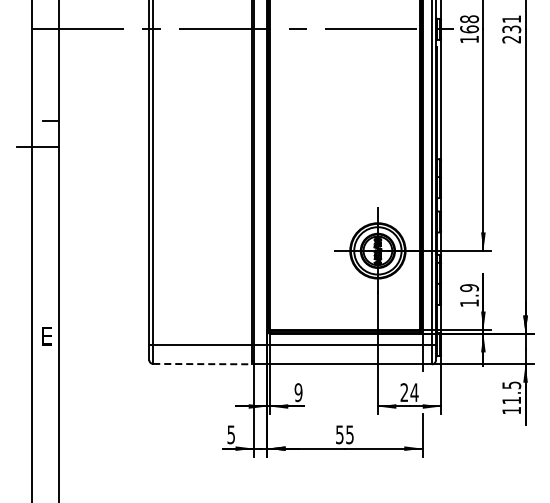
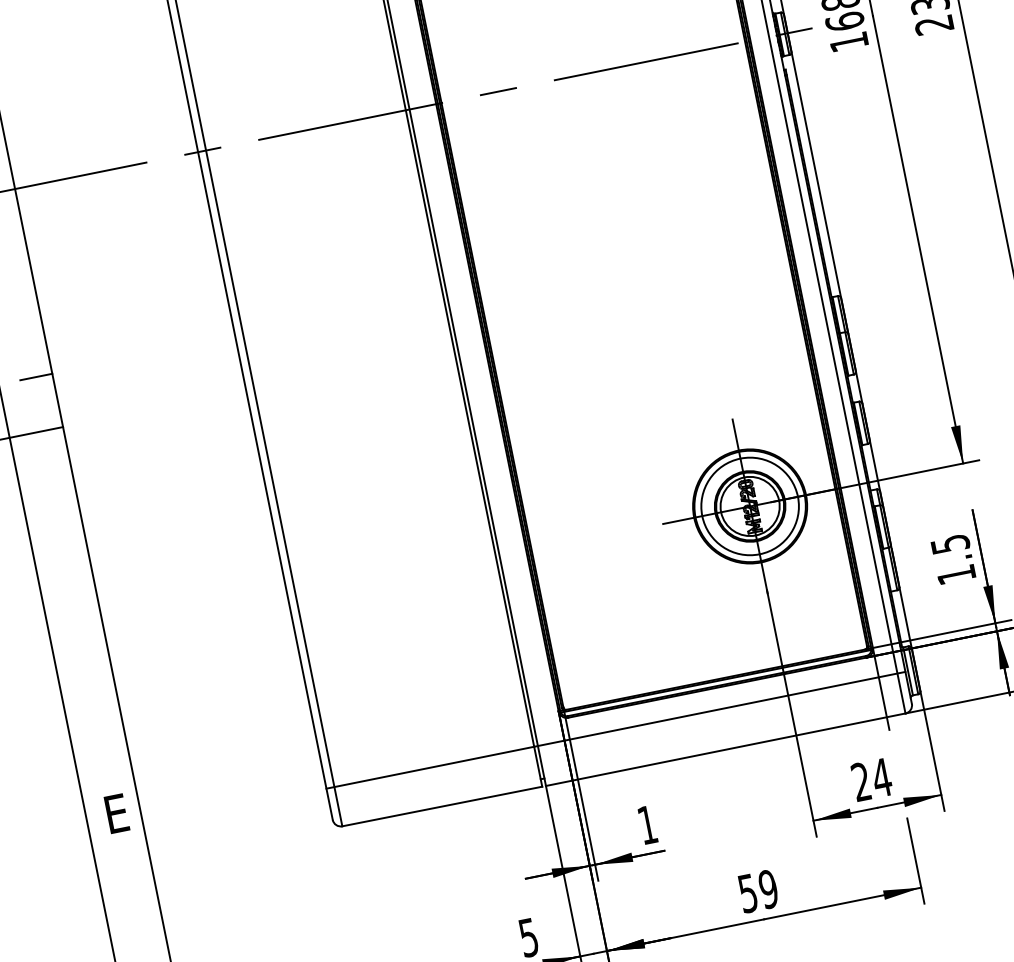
text: (469, 288) -> (950, 545), 1.9 -> 1.5
line: (203, 364) -> (444, 806), dashed -> solid
text: (298, 392) -> (647, 824), 9 -> 1
text: (349, 434) -> (767, 888), 55 -> 59

